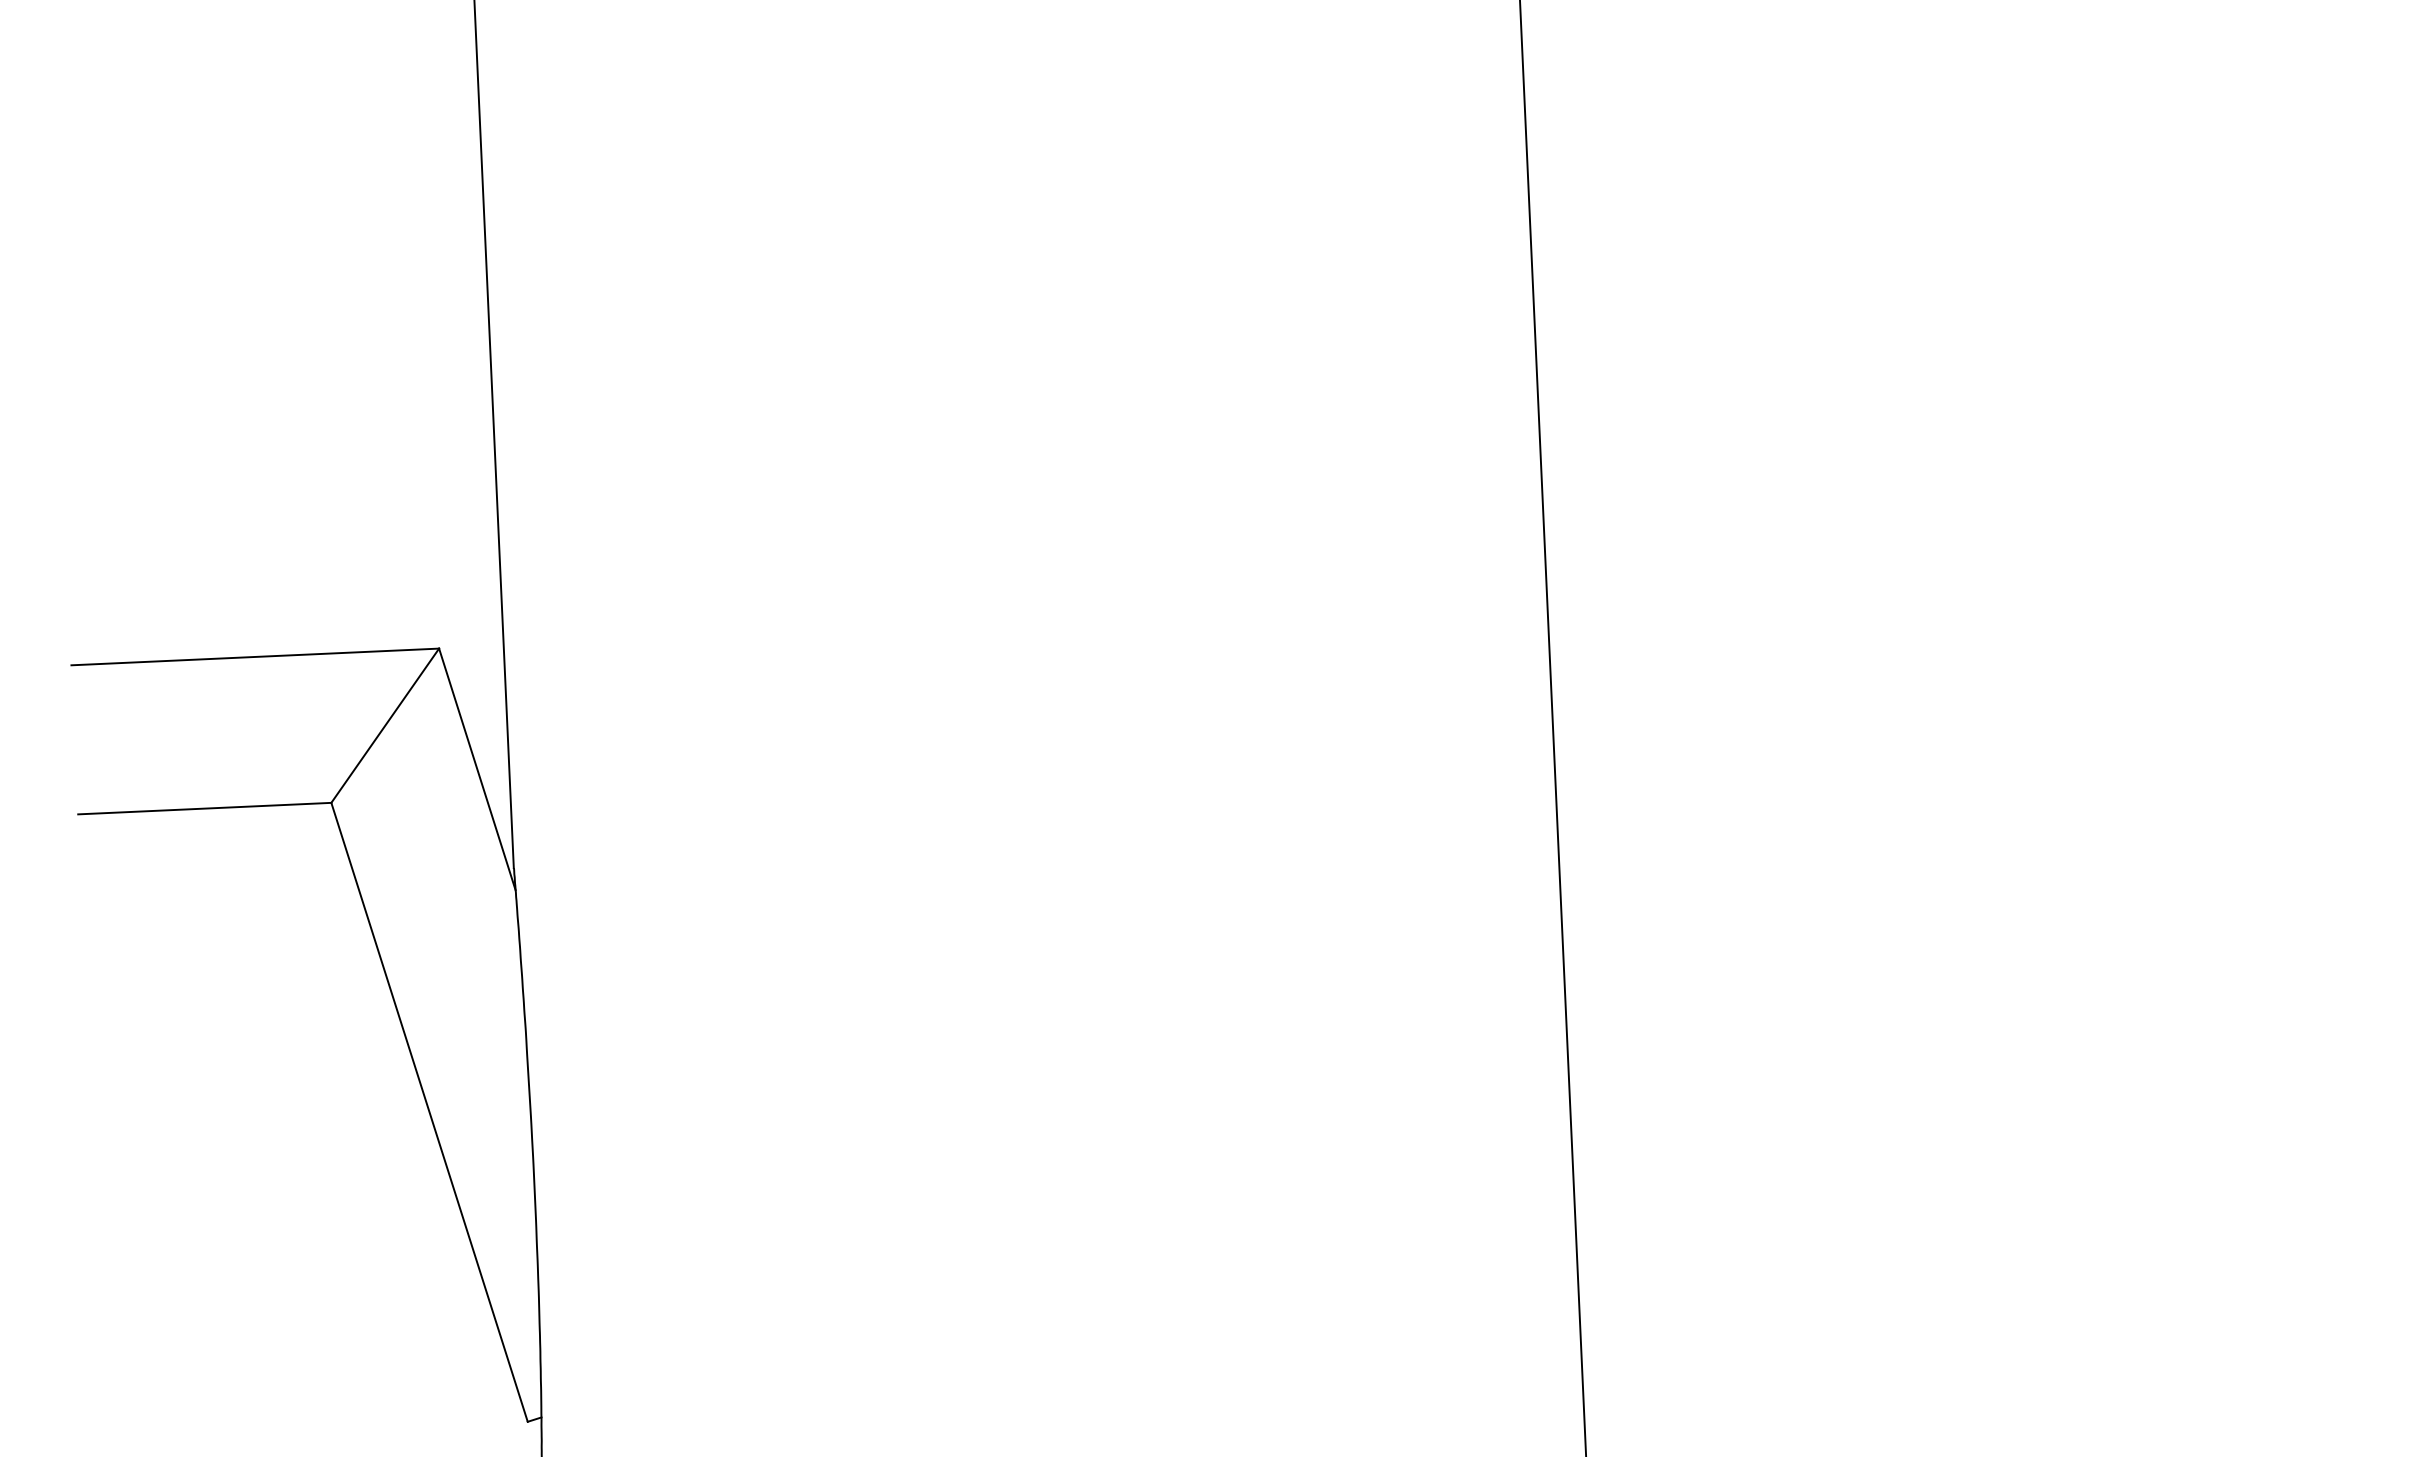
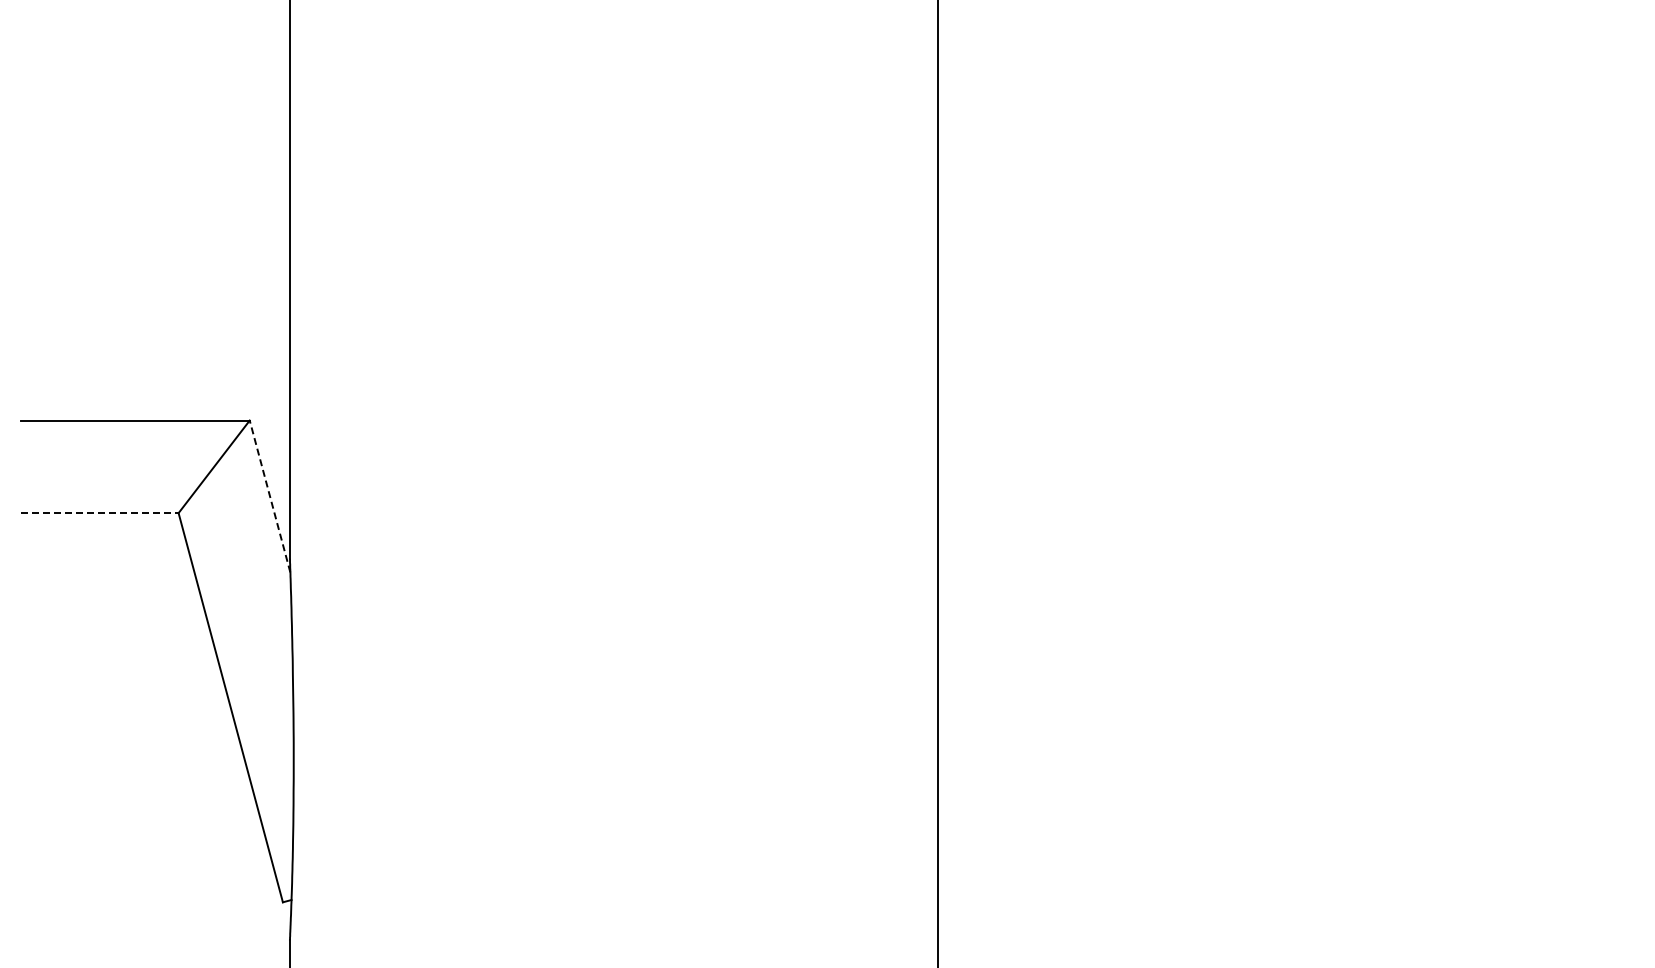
line: (478, 769) -> (270, 496), solid -> dashed
line: (204, 809) -> (99, 513), solid -> dashed

